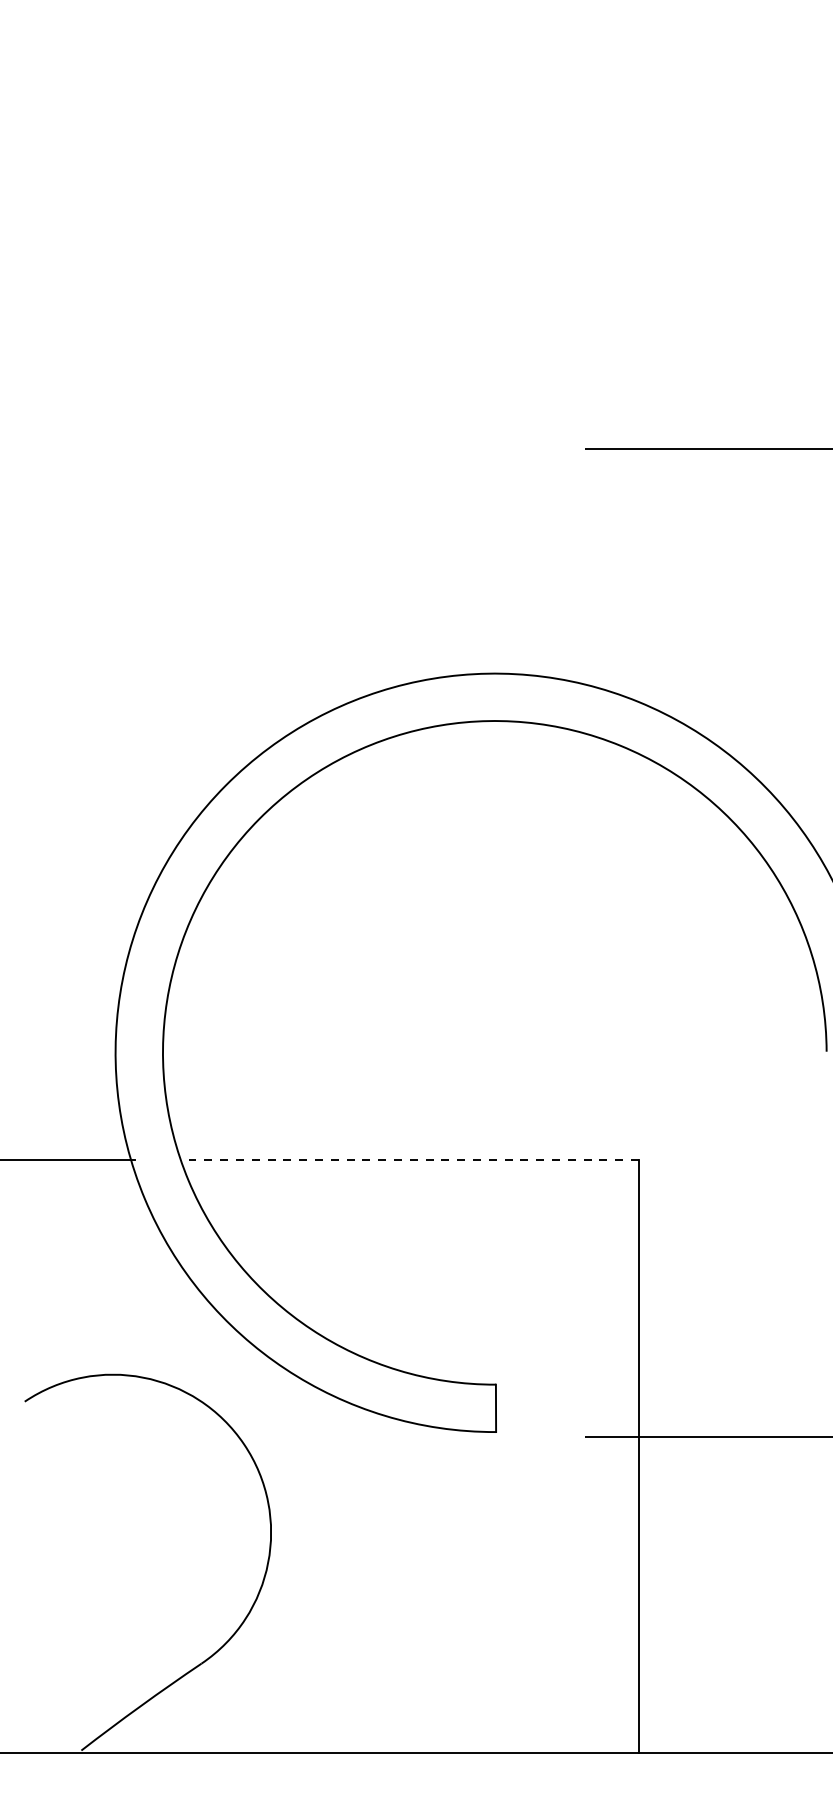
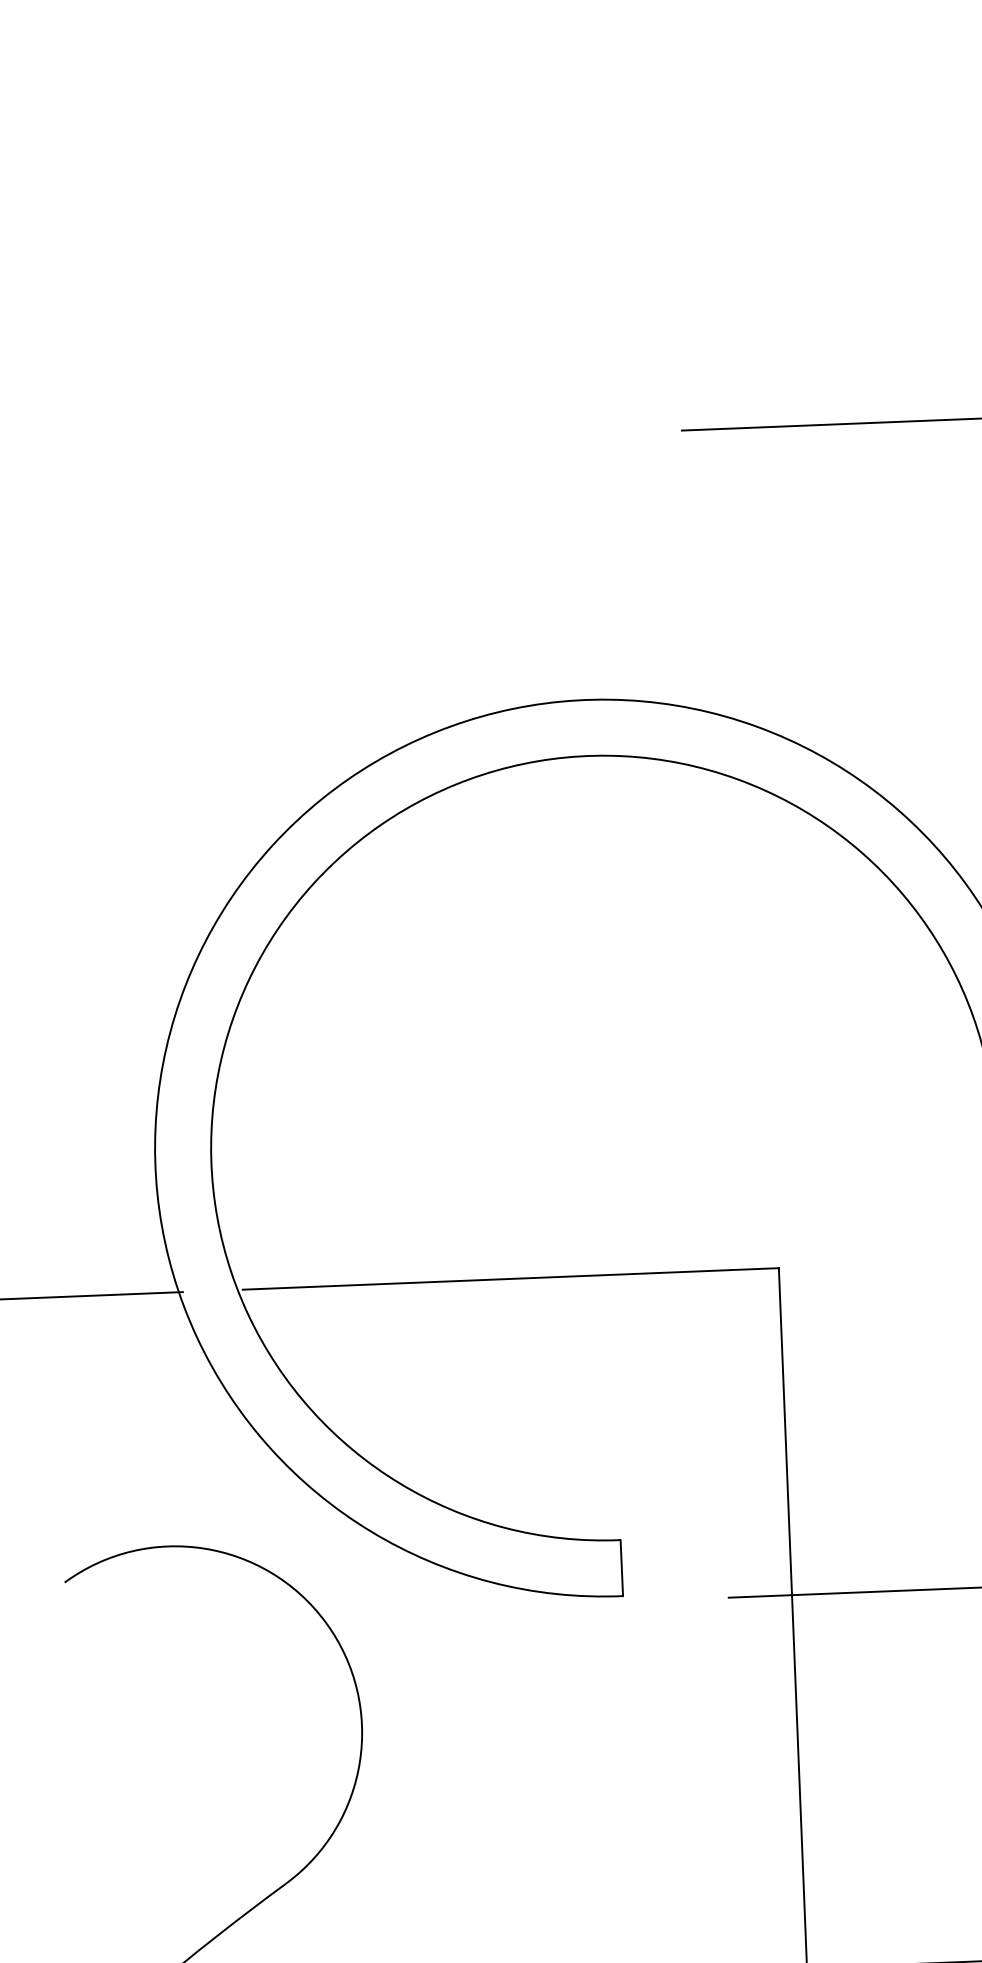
line: (412, 1160) -> (511, 1279), dashed -> solid

